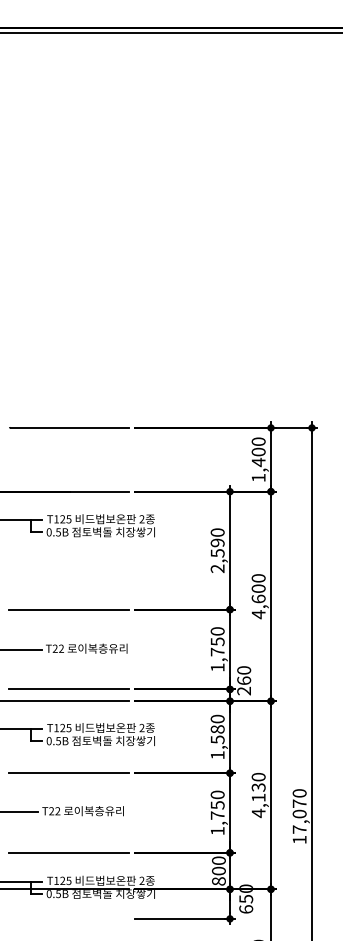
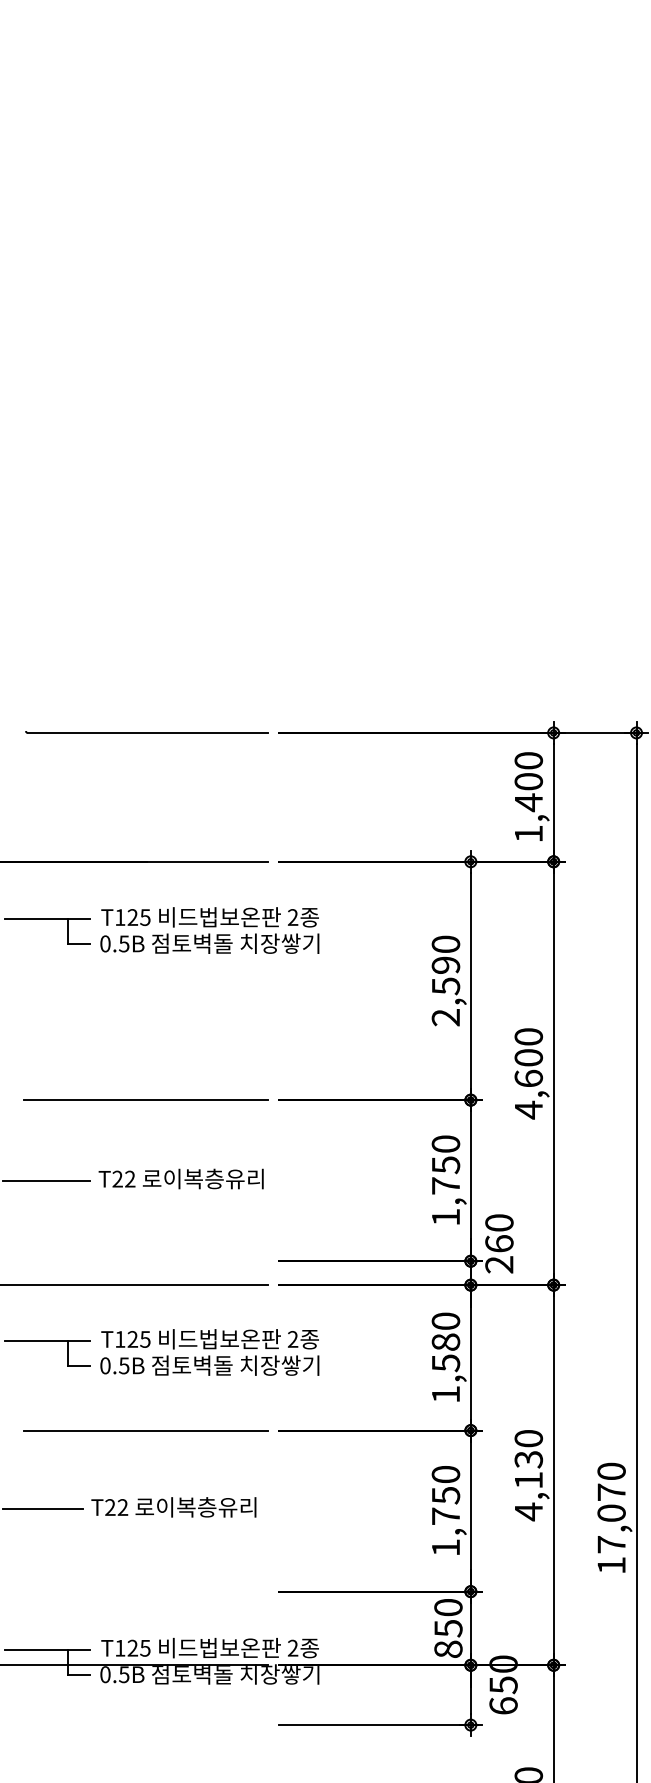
line: (68, 689) -> (144, 1261), removed
line: (68, 852) -> (144, 1590), removed
text: (218, 870) -> (447, 1627), 800 -> 850

